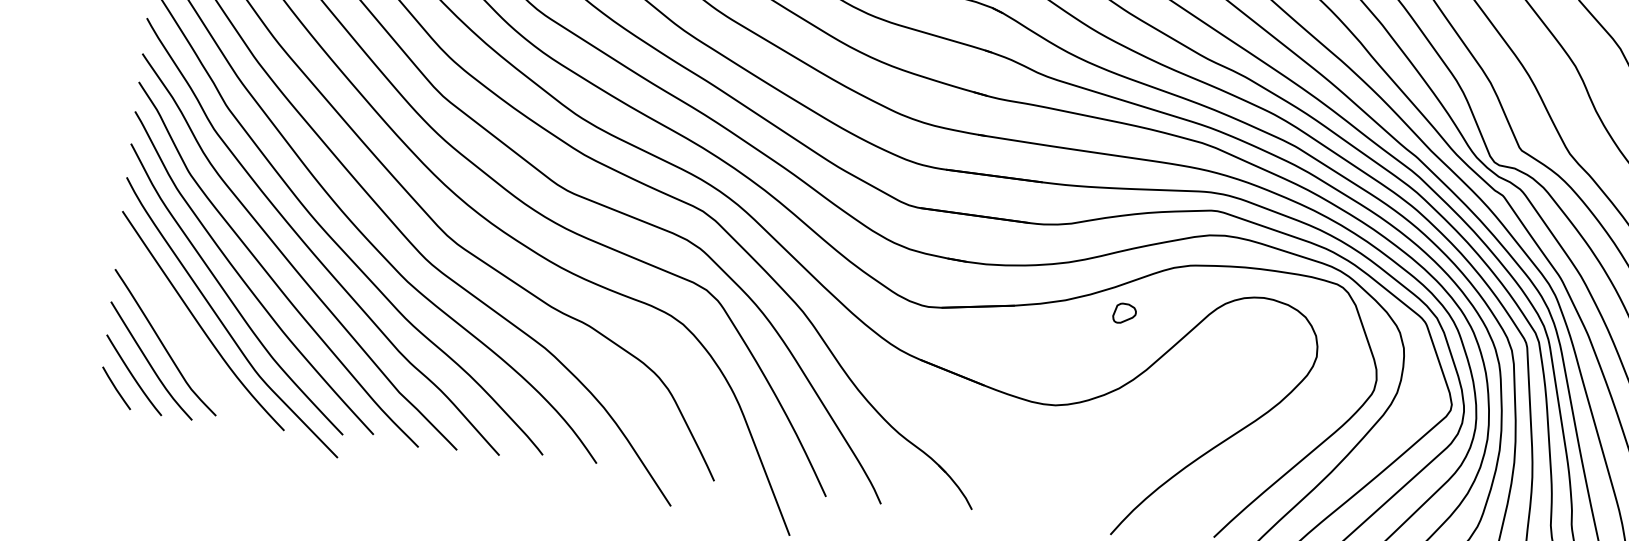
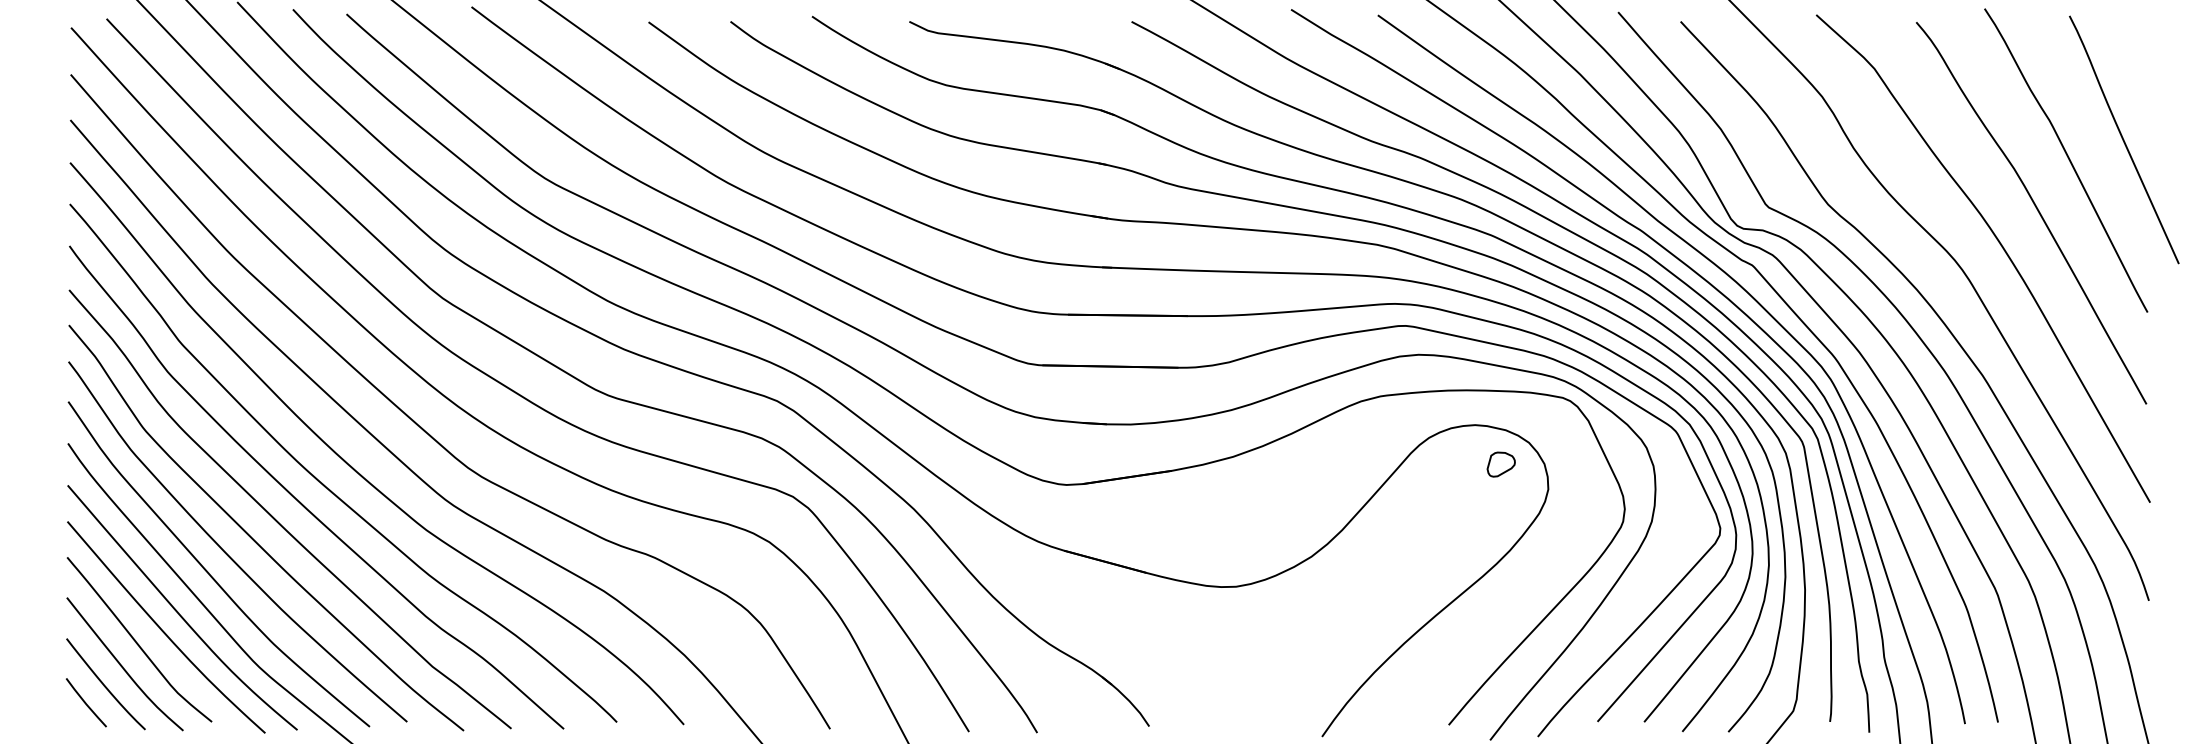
part: (1124, 313) -> (1500, 464), moved
curve: (185, 337) -> (163, 630), added

